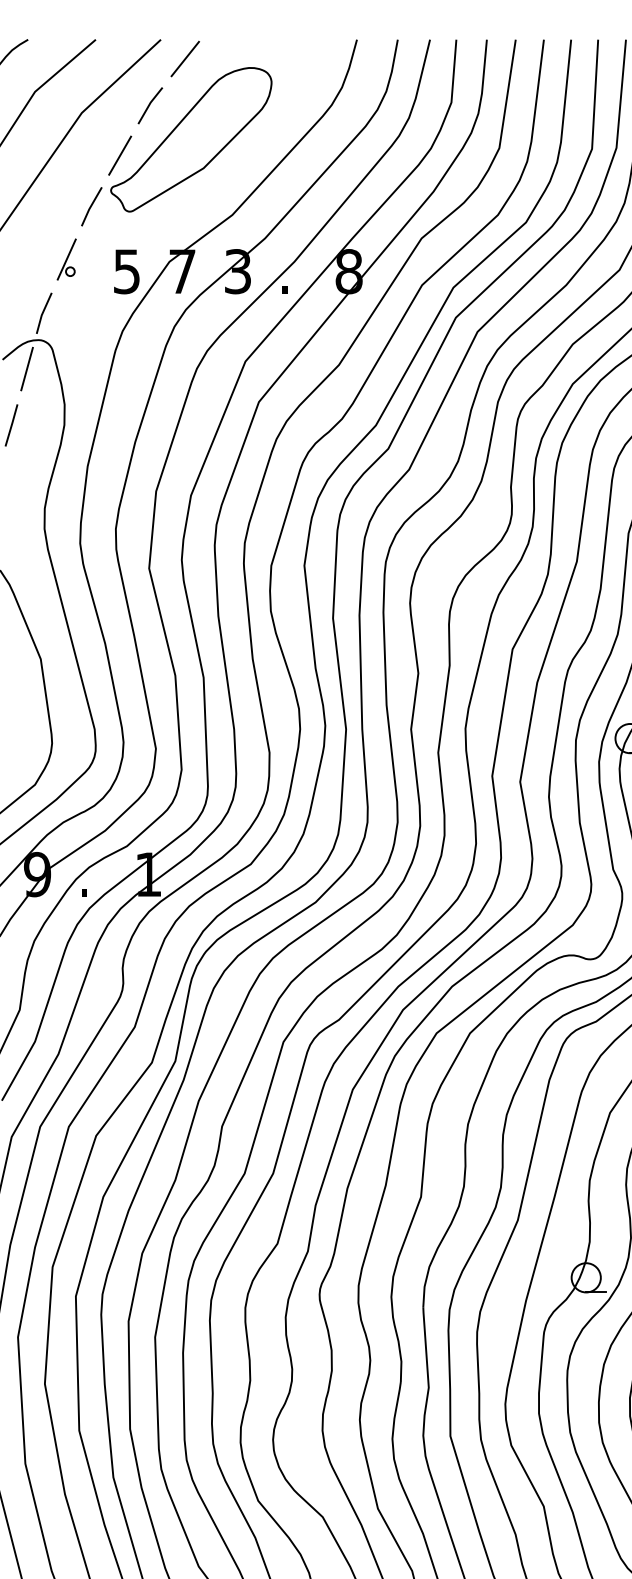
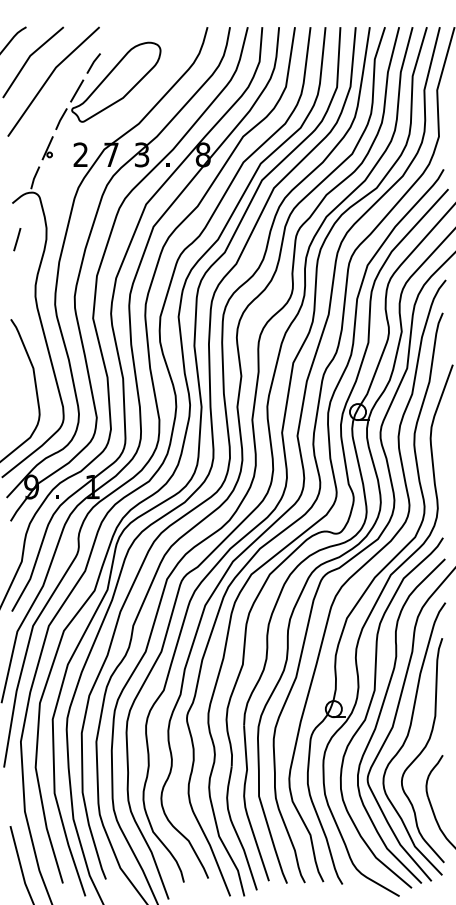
line: (184, 58) -> (112, 37), removed
text: (126, 270) -> (80, 154), 5 -> 2
line: (26, 368) -> (25, 208), removed

